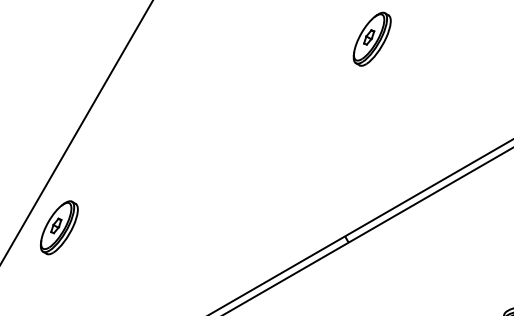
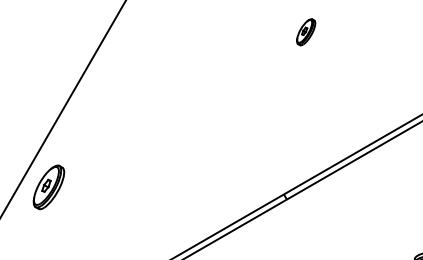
part: (371, 38) -> (305, 31), size x0.6

